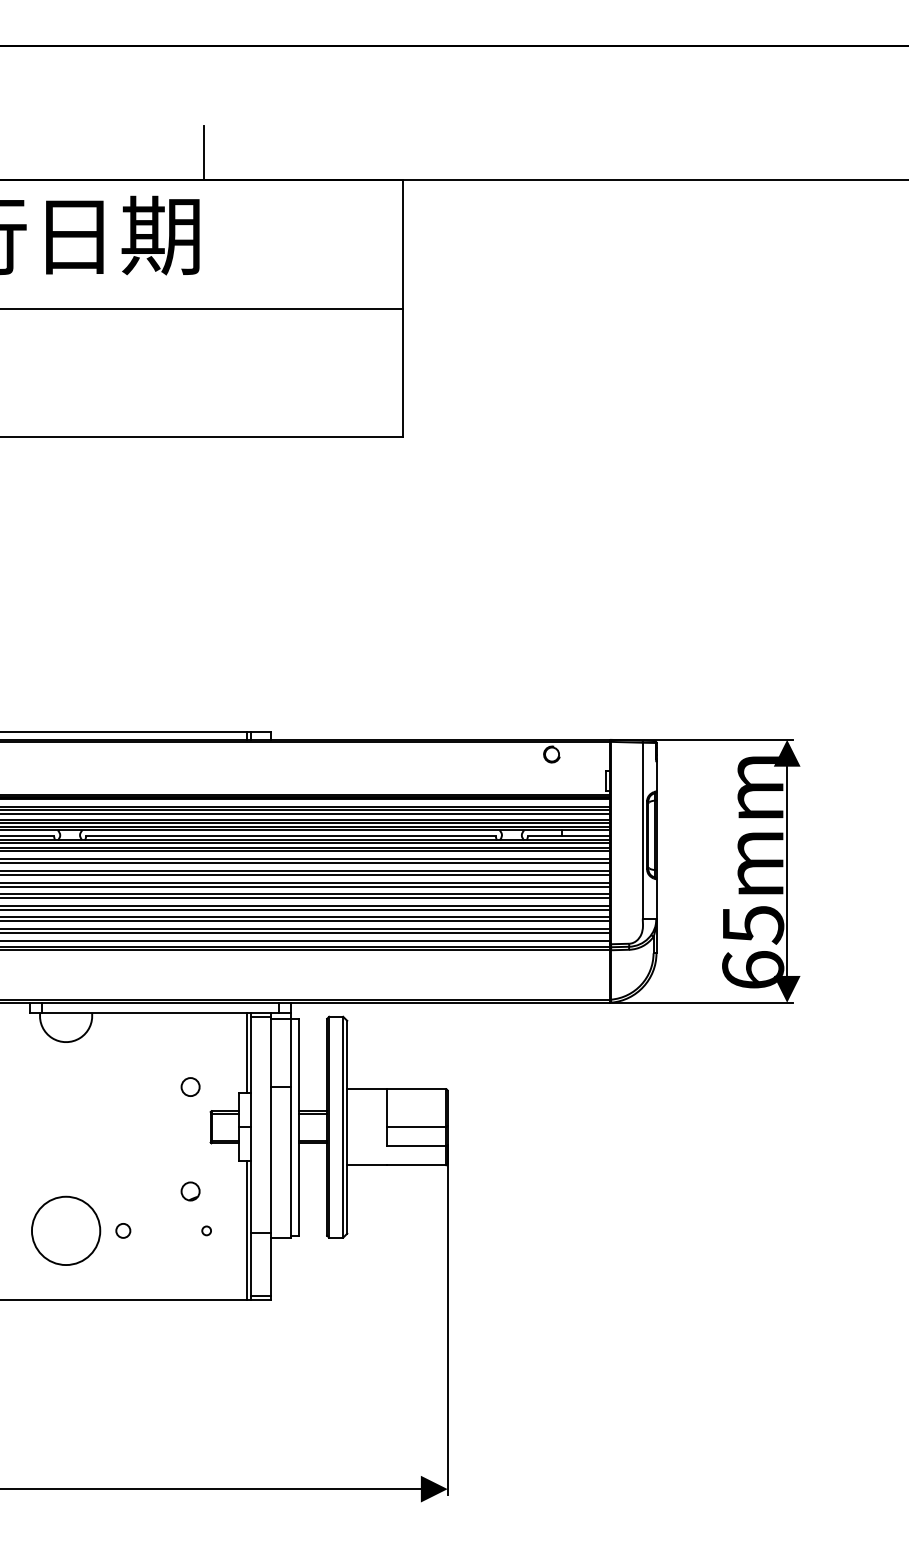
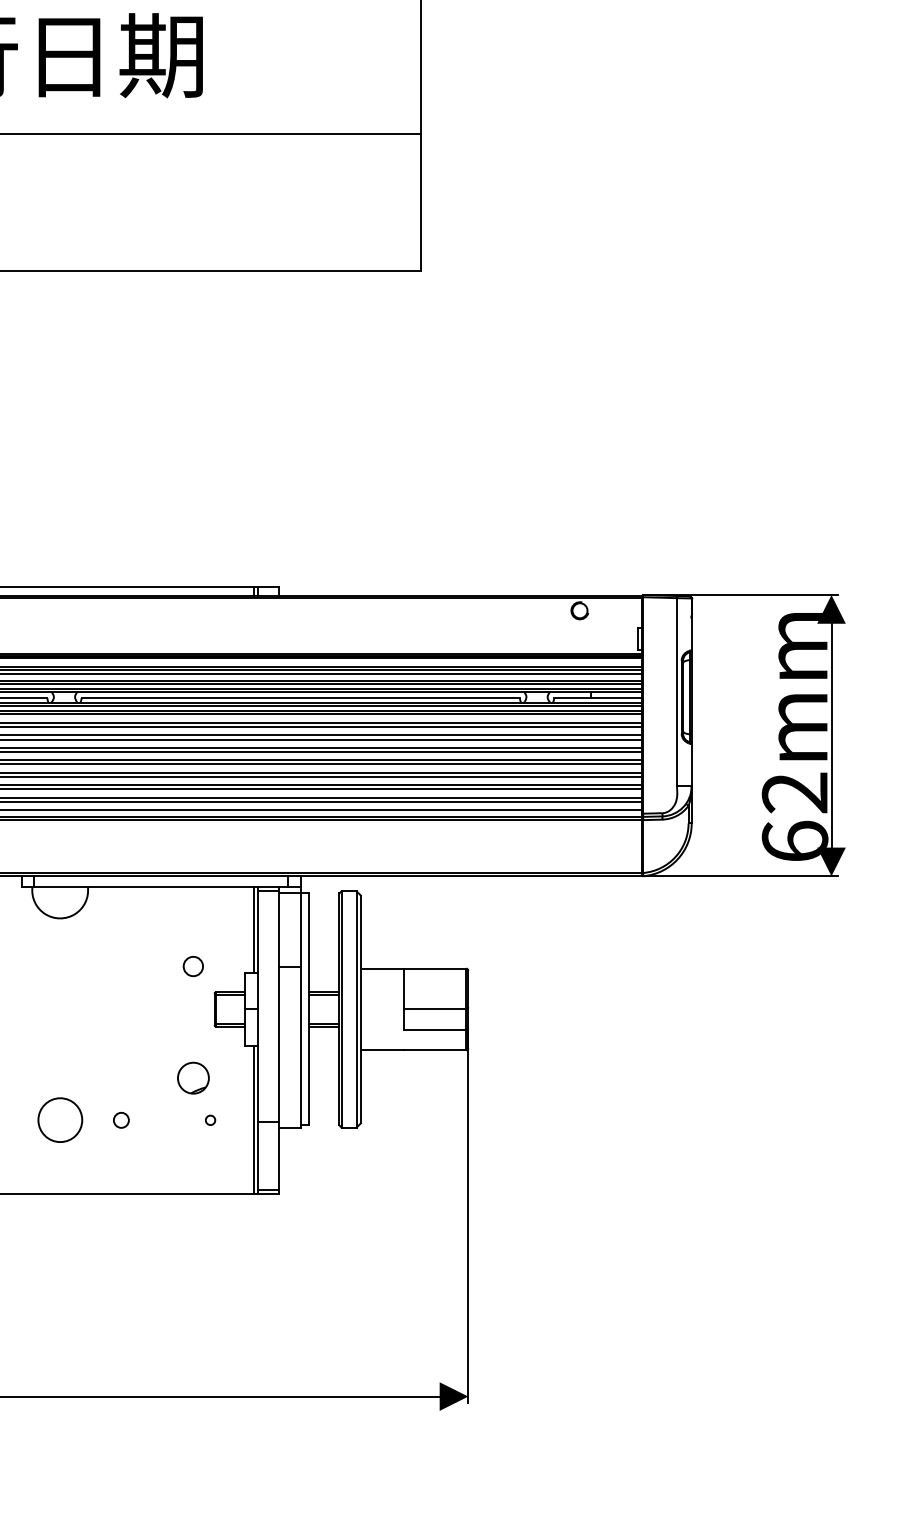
text: (753, 924) -> (795, 792), 65mm -> 62mm
circle: (190, 1191) -> (193, 1078), size x1.6
circle: (66, 1230) -> (60, 1119), size x0.6

